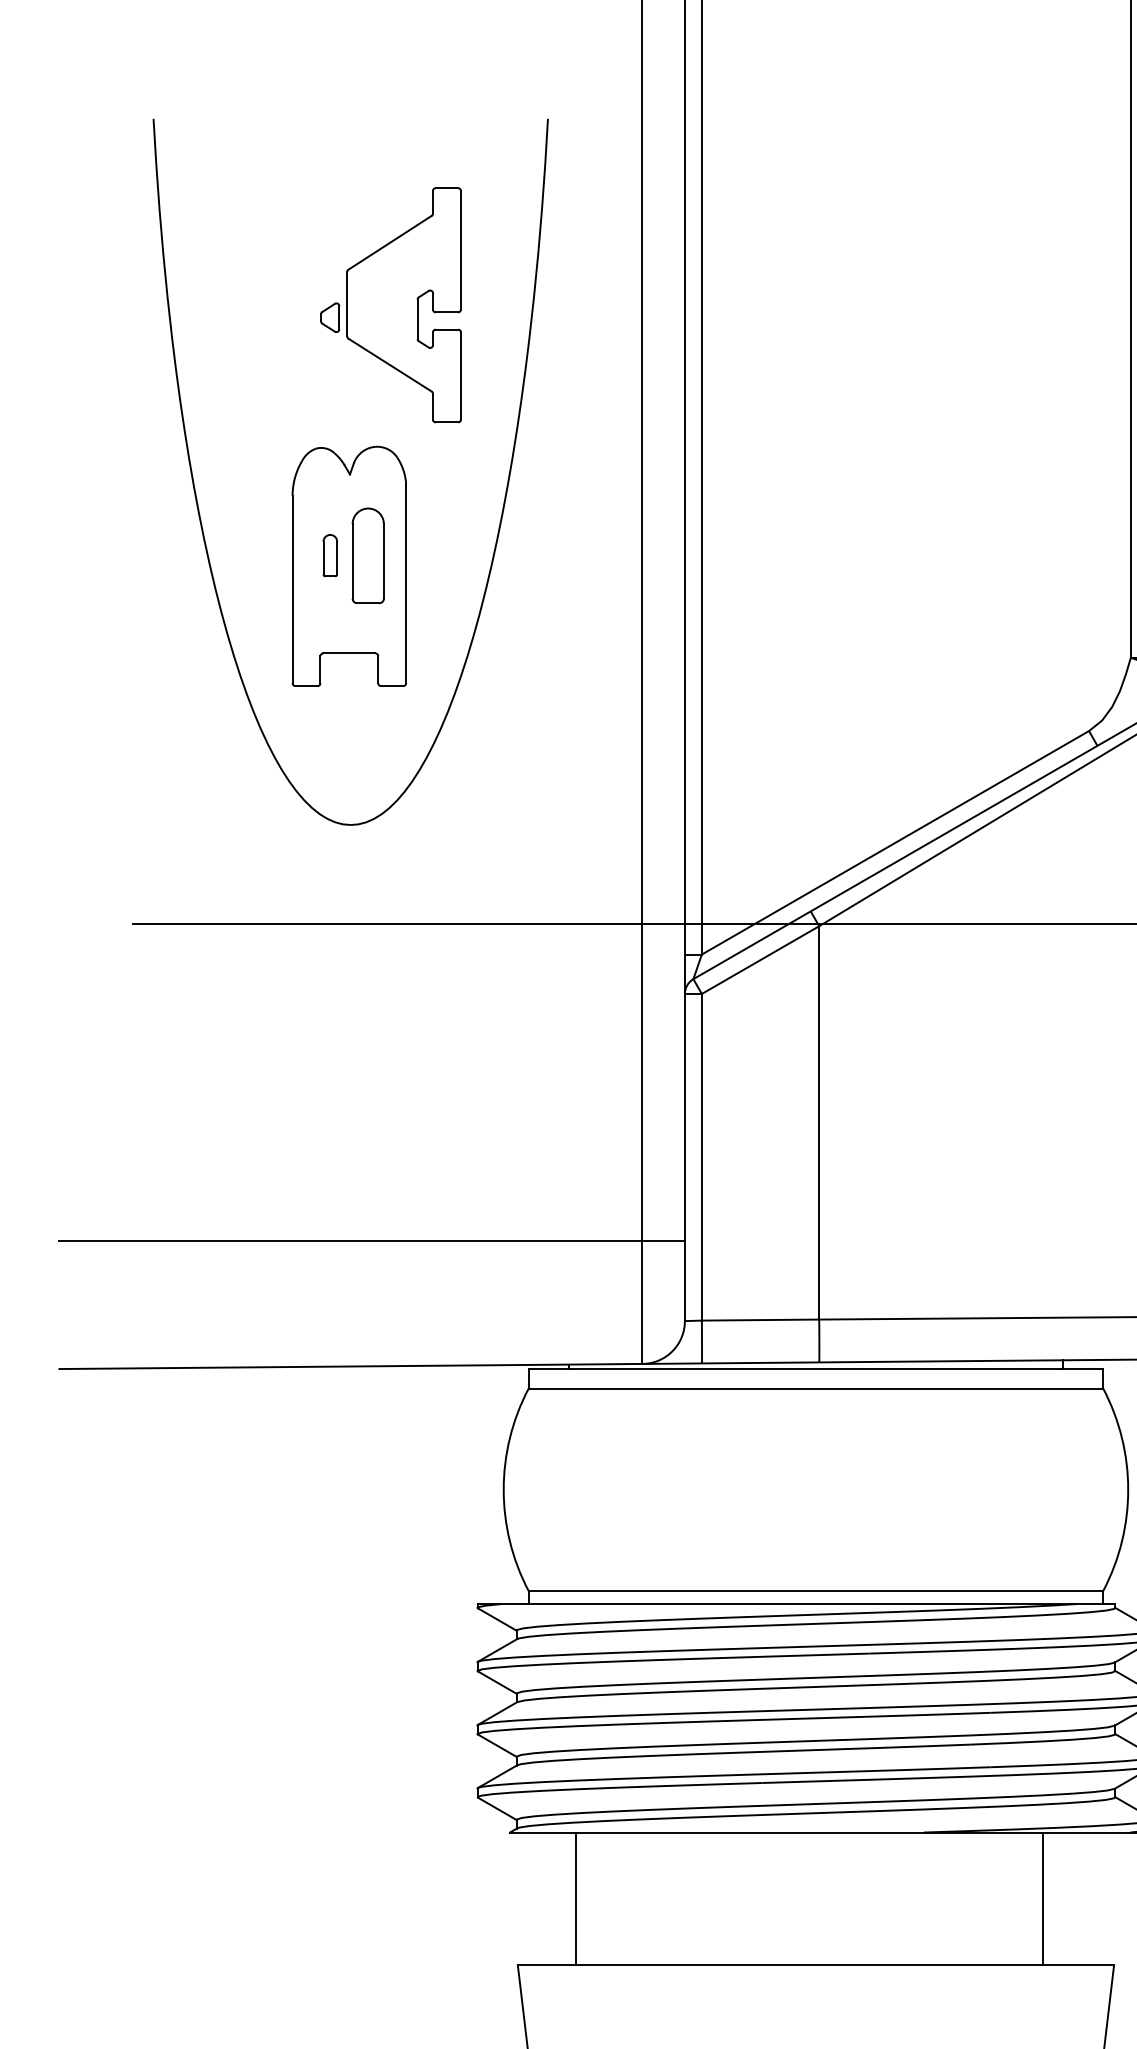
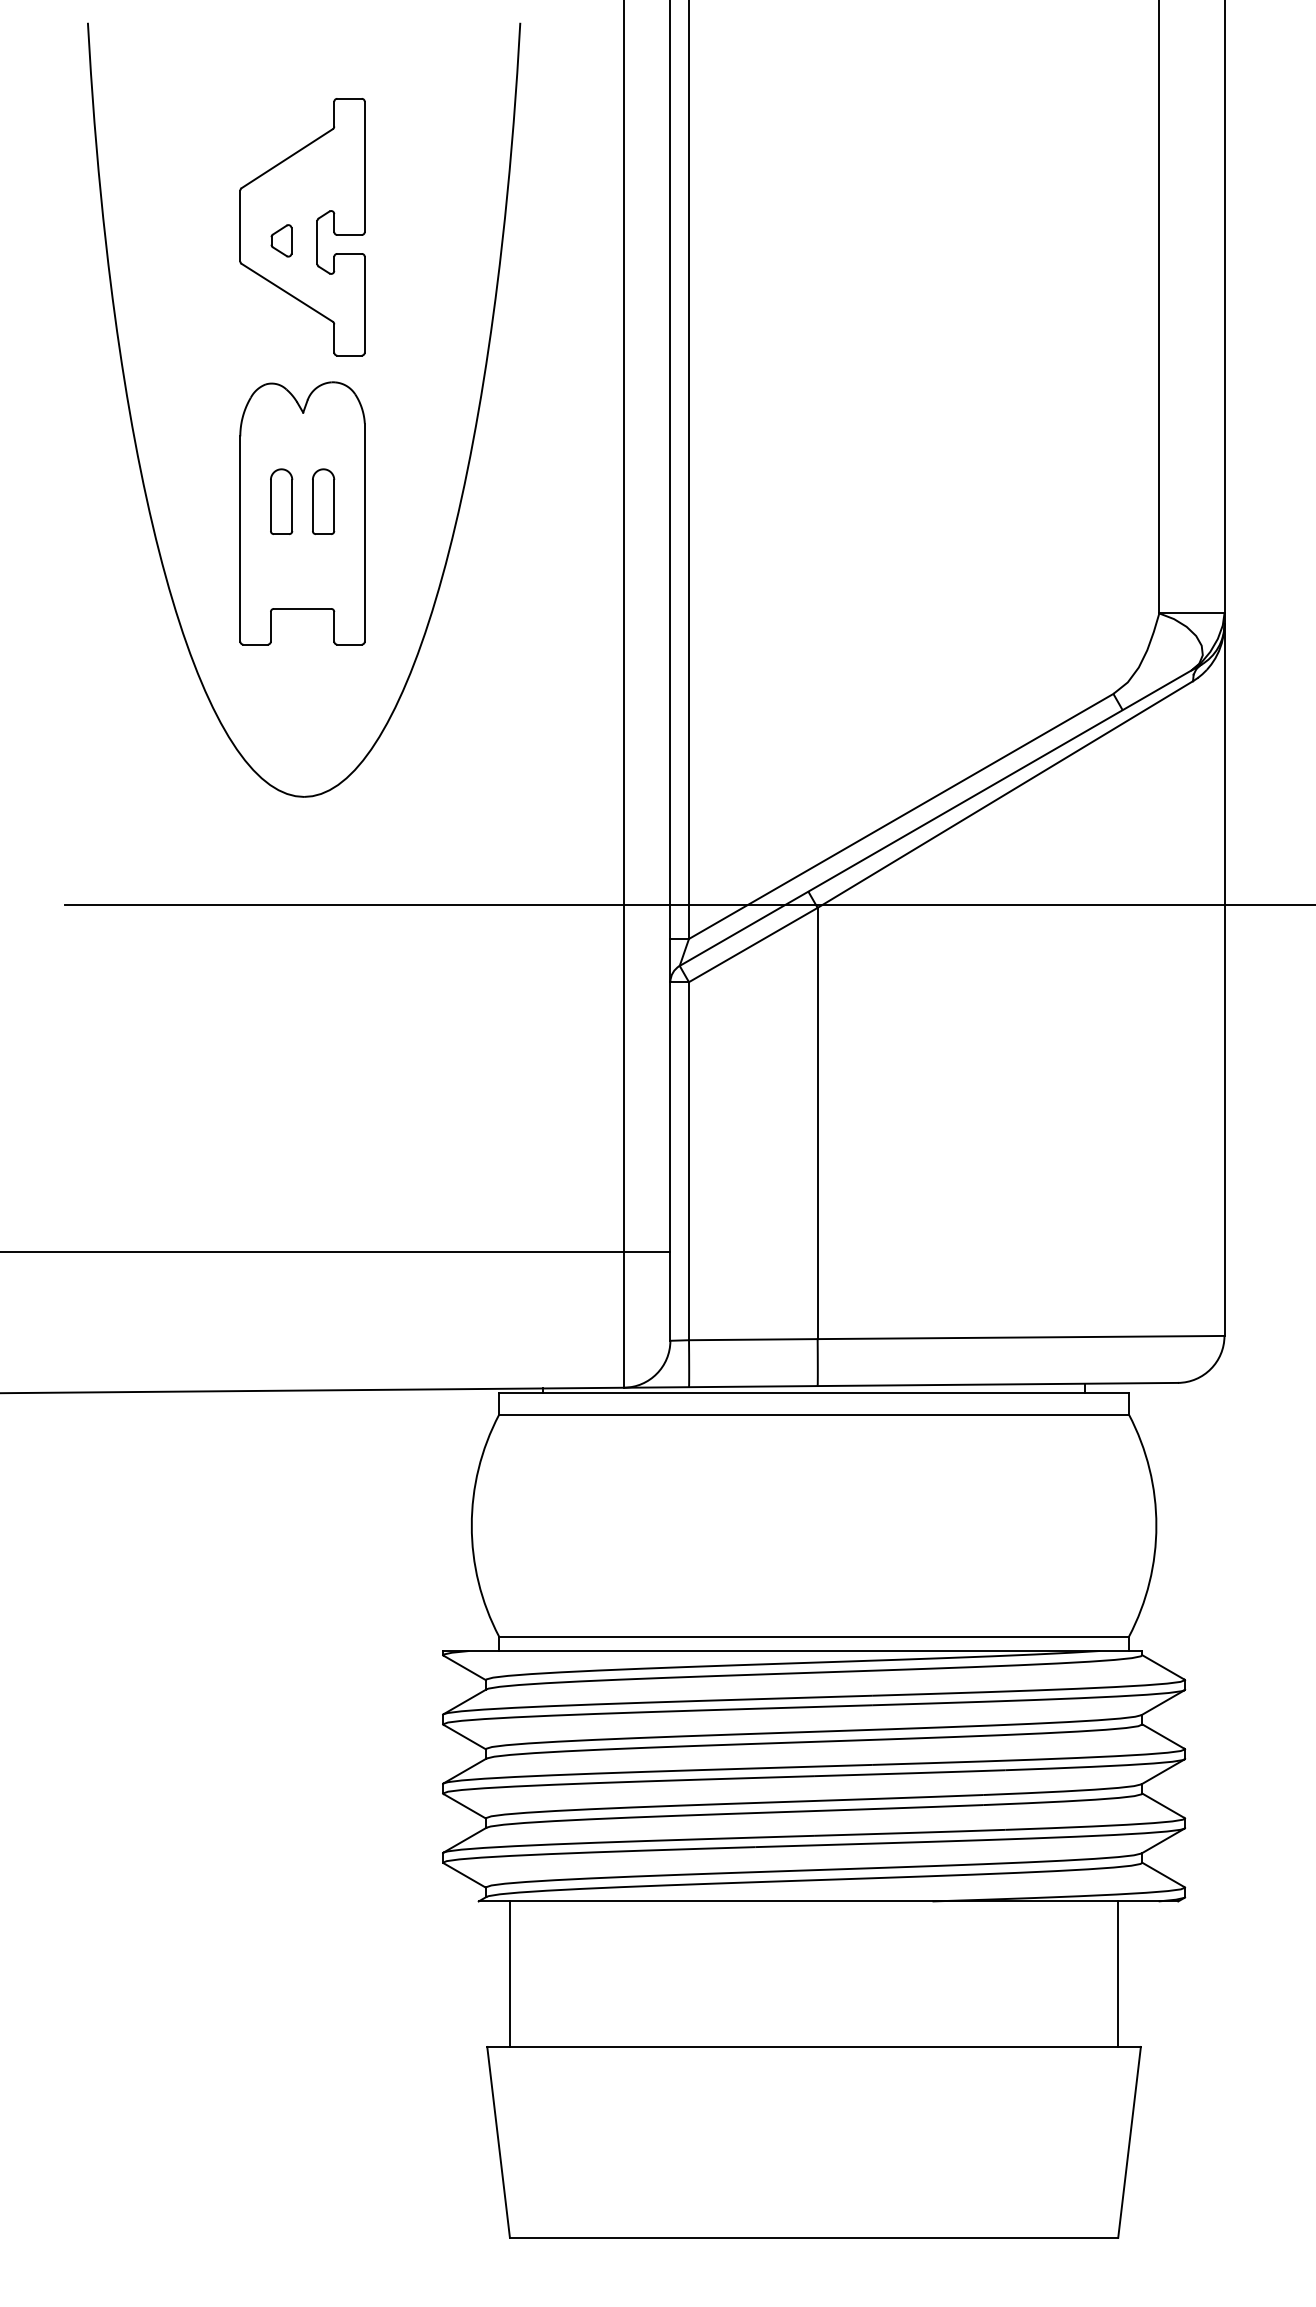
part: (404, 305) -> (302, 227), moved
part: (330, 555) -> (281, 501), size x1.43
part: (368, 555) -> (323, 501), size x0.62
line: (575, 1898) -> (509, 1973), moved
line: (1043, 1898) -> (1118, 1973), moved

